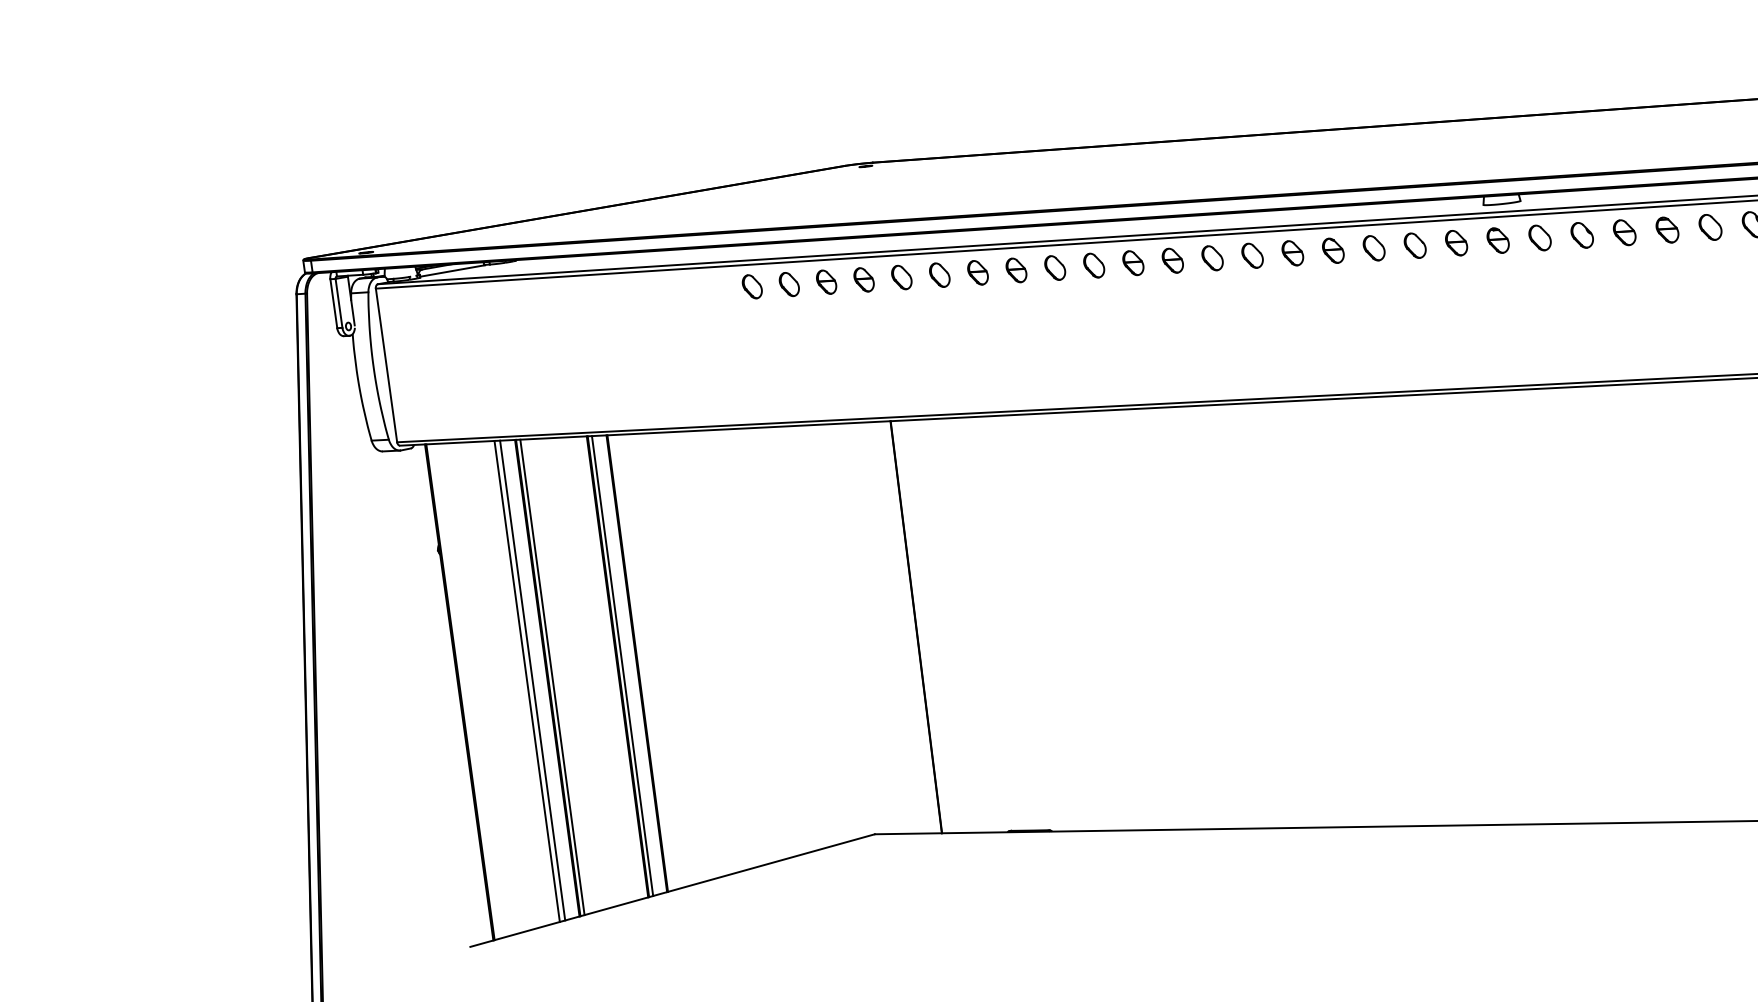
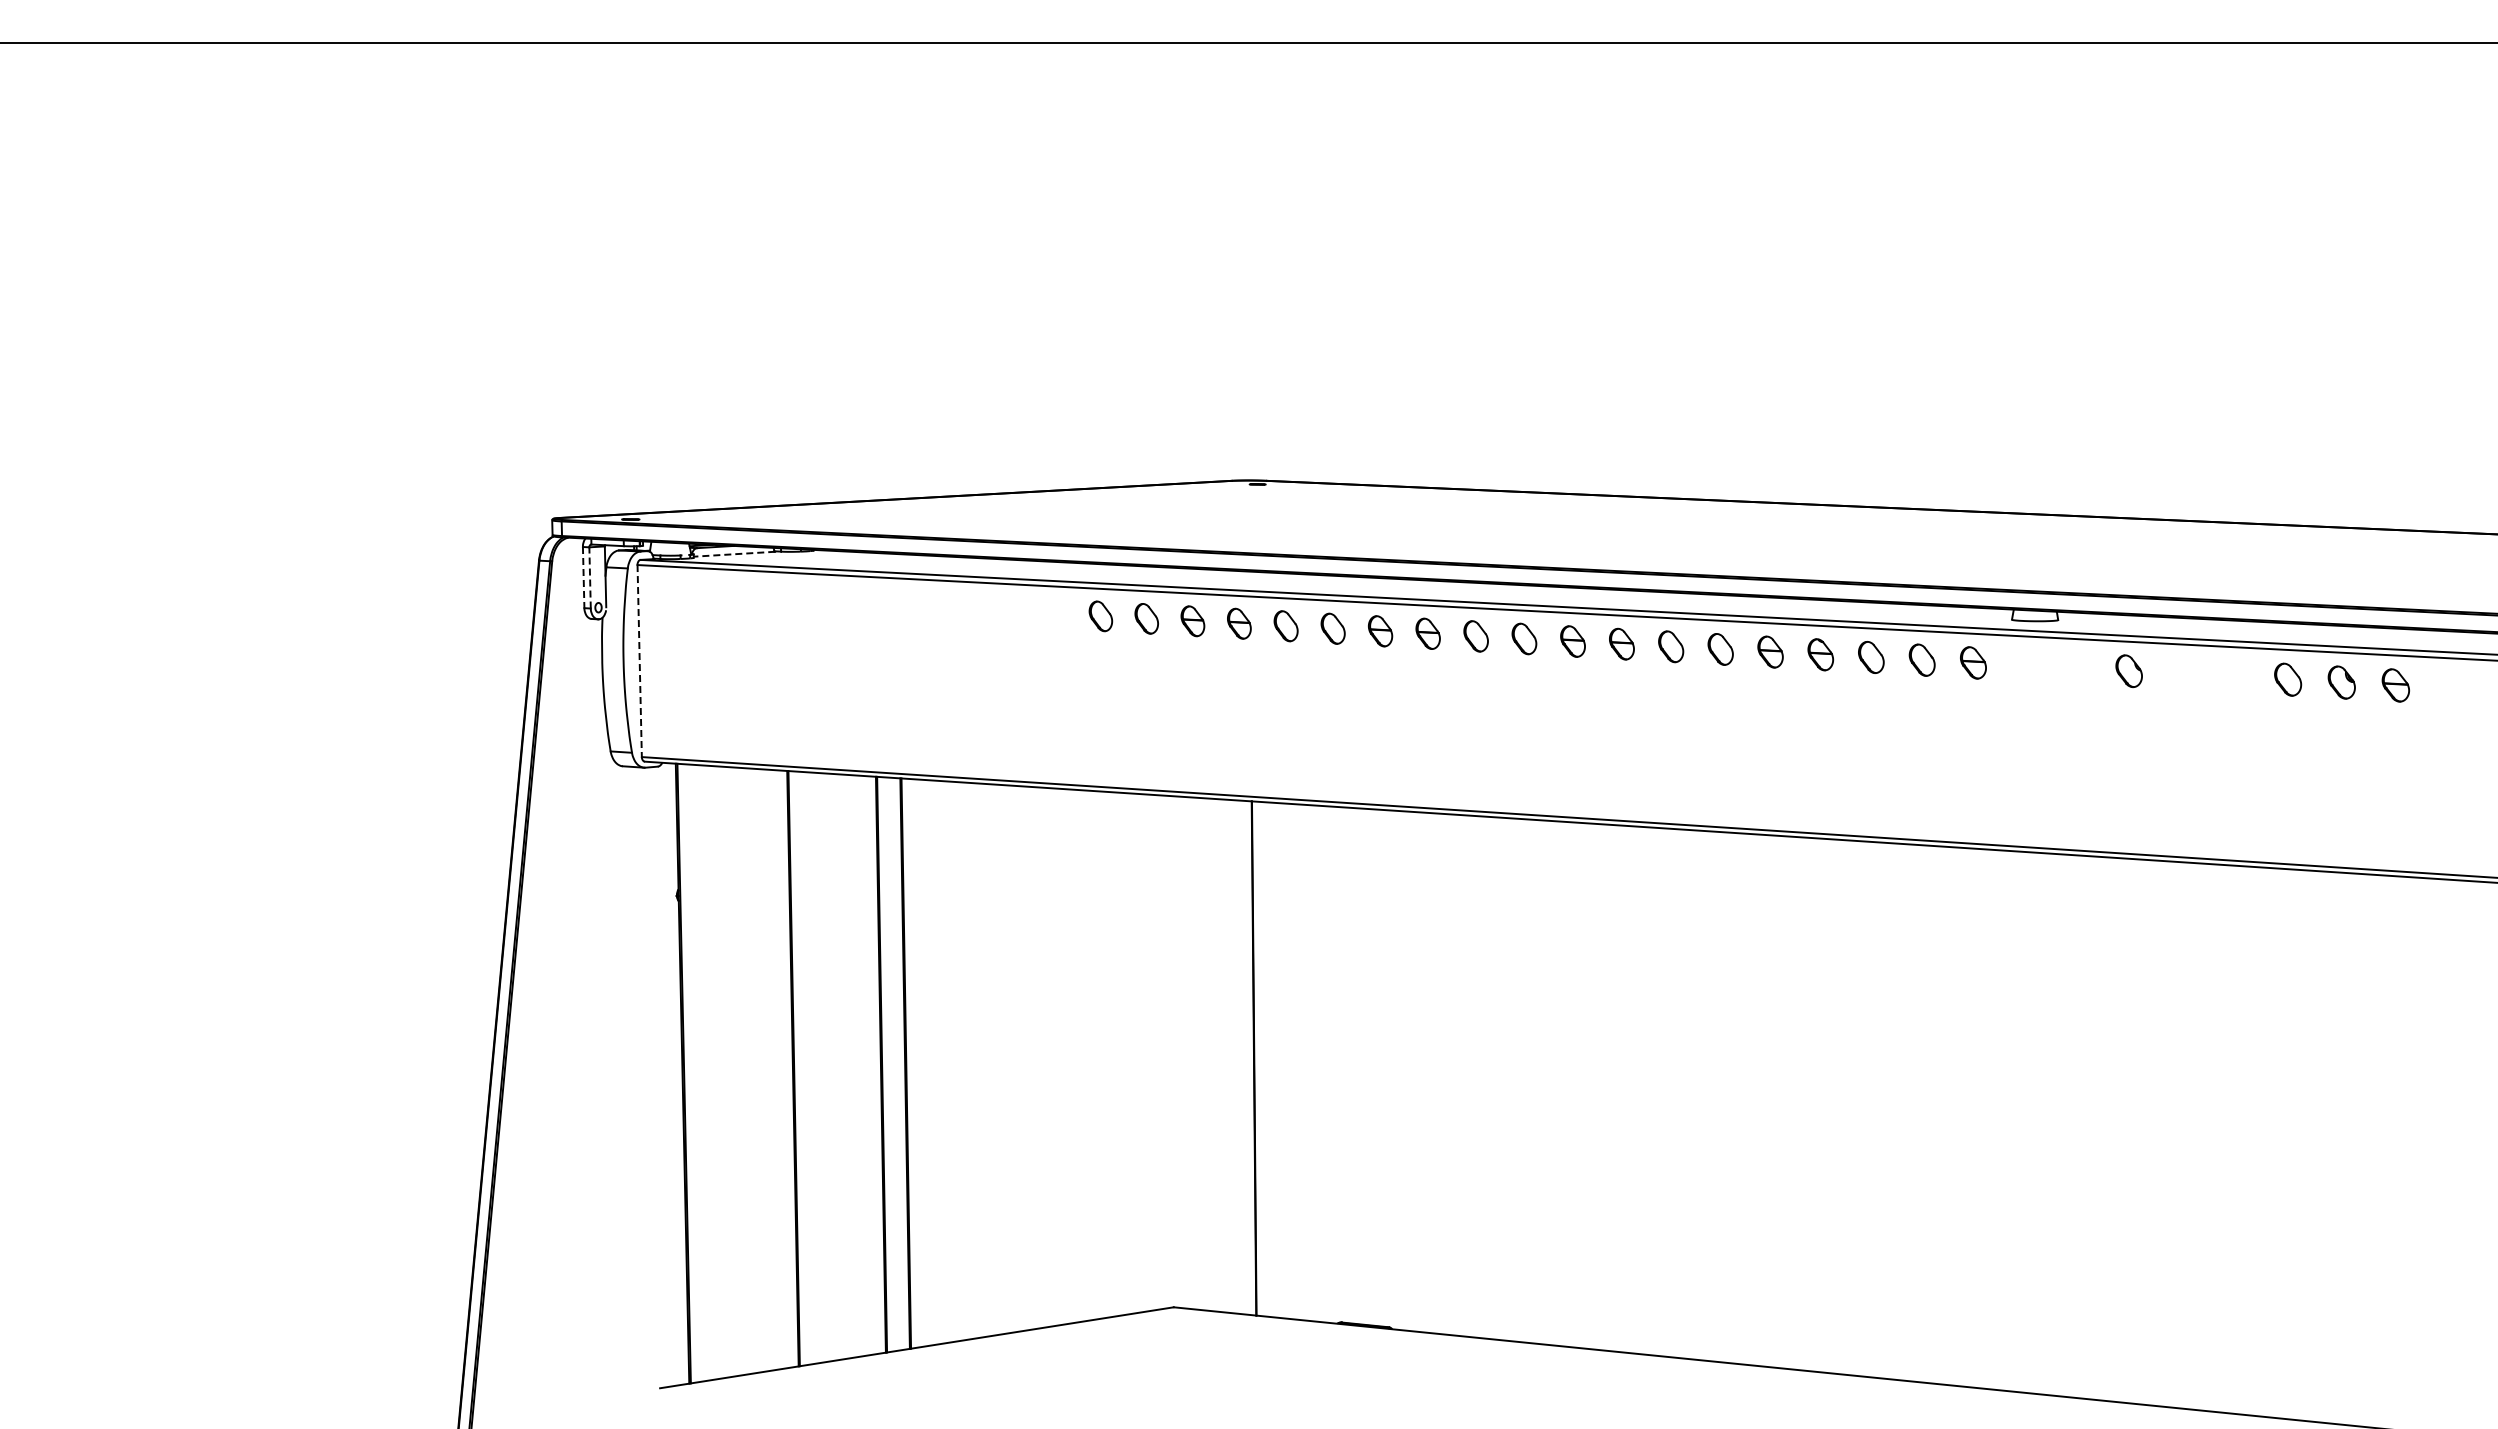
part: (1667, 229) -> (2234, 676), removed
part: (1624, 232) -> (2181, 673), removed
part: (1539, 238) -> (2076, 668), removed
part: (1497, 240) -> (2024, 665), removed
line: (452, 271) -> (734, 554), solid -> dashed
line: (333, 303) -> (583, 577), solid -> dashed
line: (339, 303) -> (590, 577), solid -> dashed
line: (386, 365) -> (639, 661), solid -> dashed
line: (622, 666) -> (887, 1064), removed
line: (552, 677) -> (799, 1068), removed
line: (532, 680) -> (774, 1069), removed
line: (526, 681) -> (767, 1069), removed

